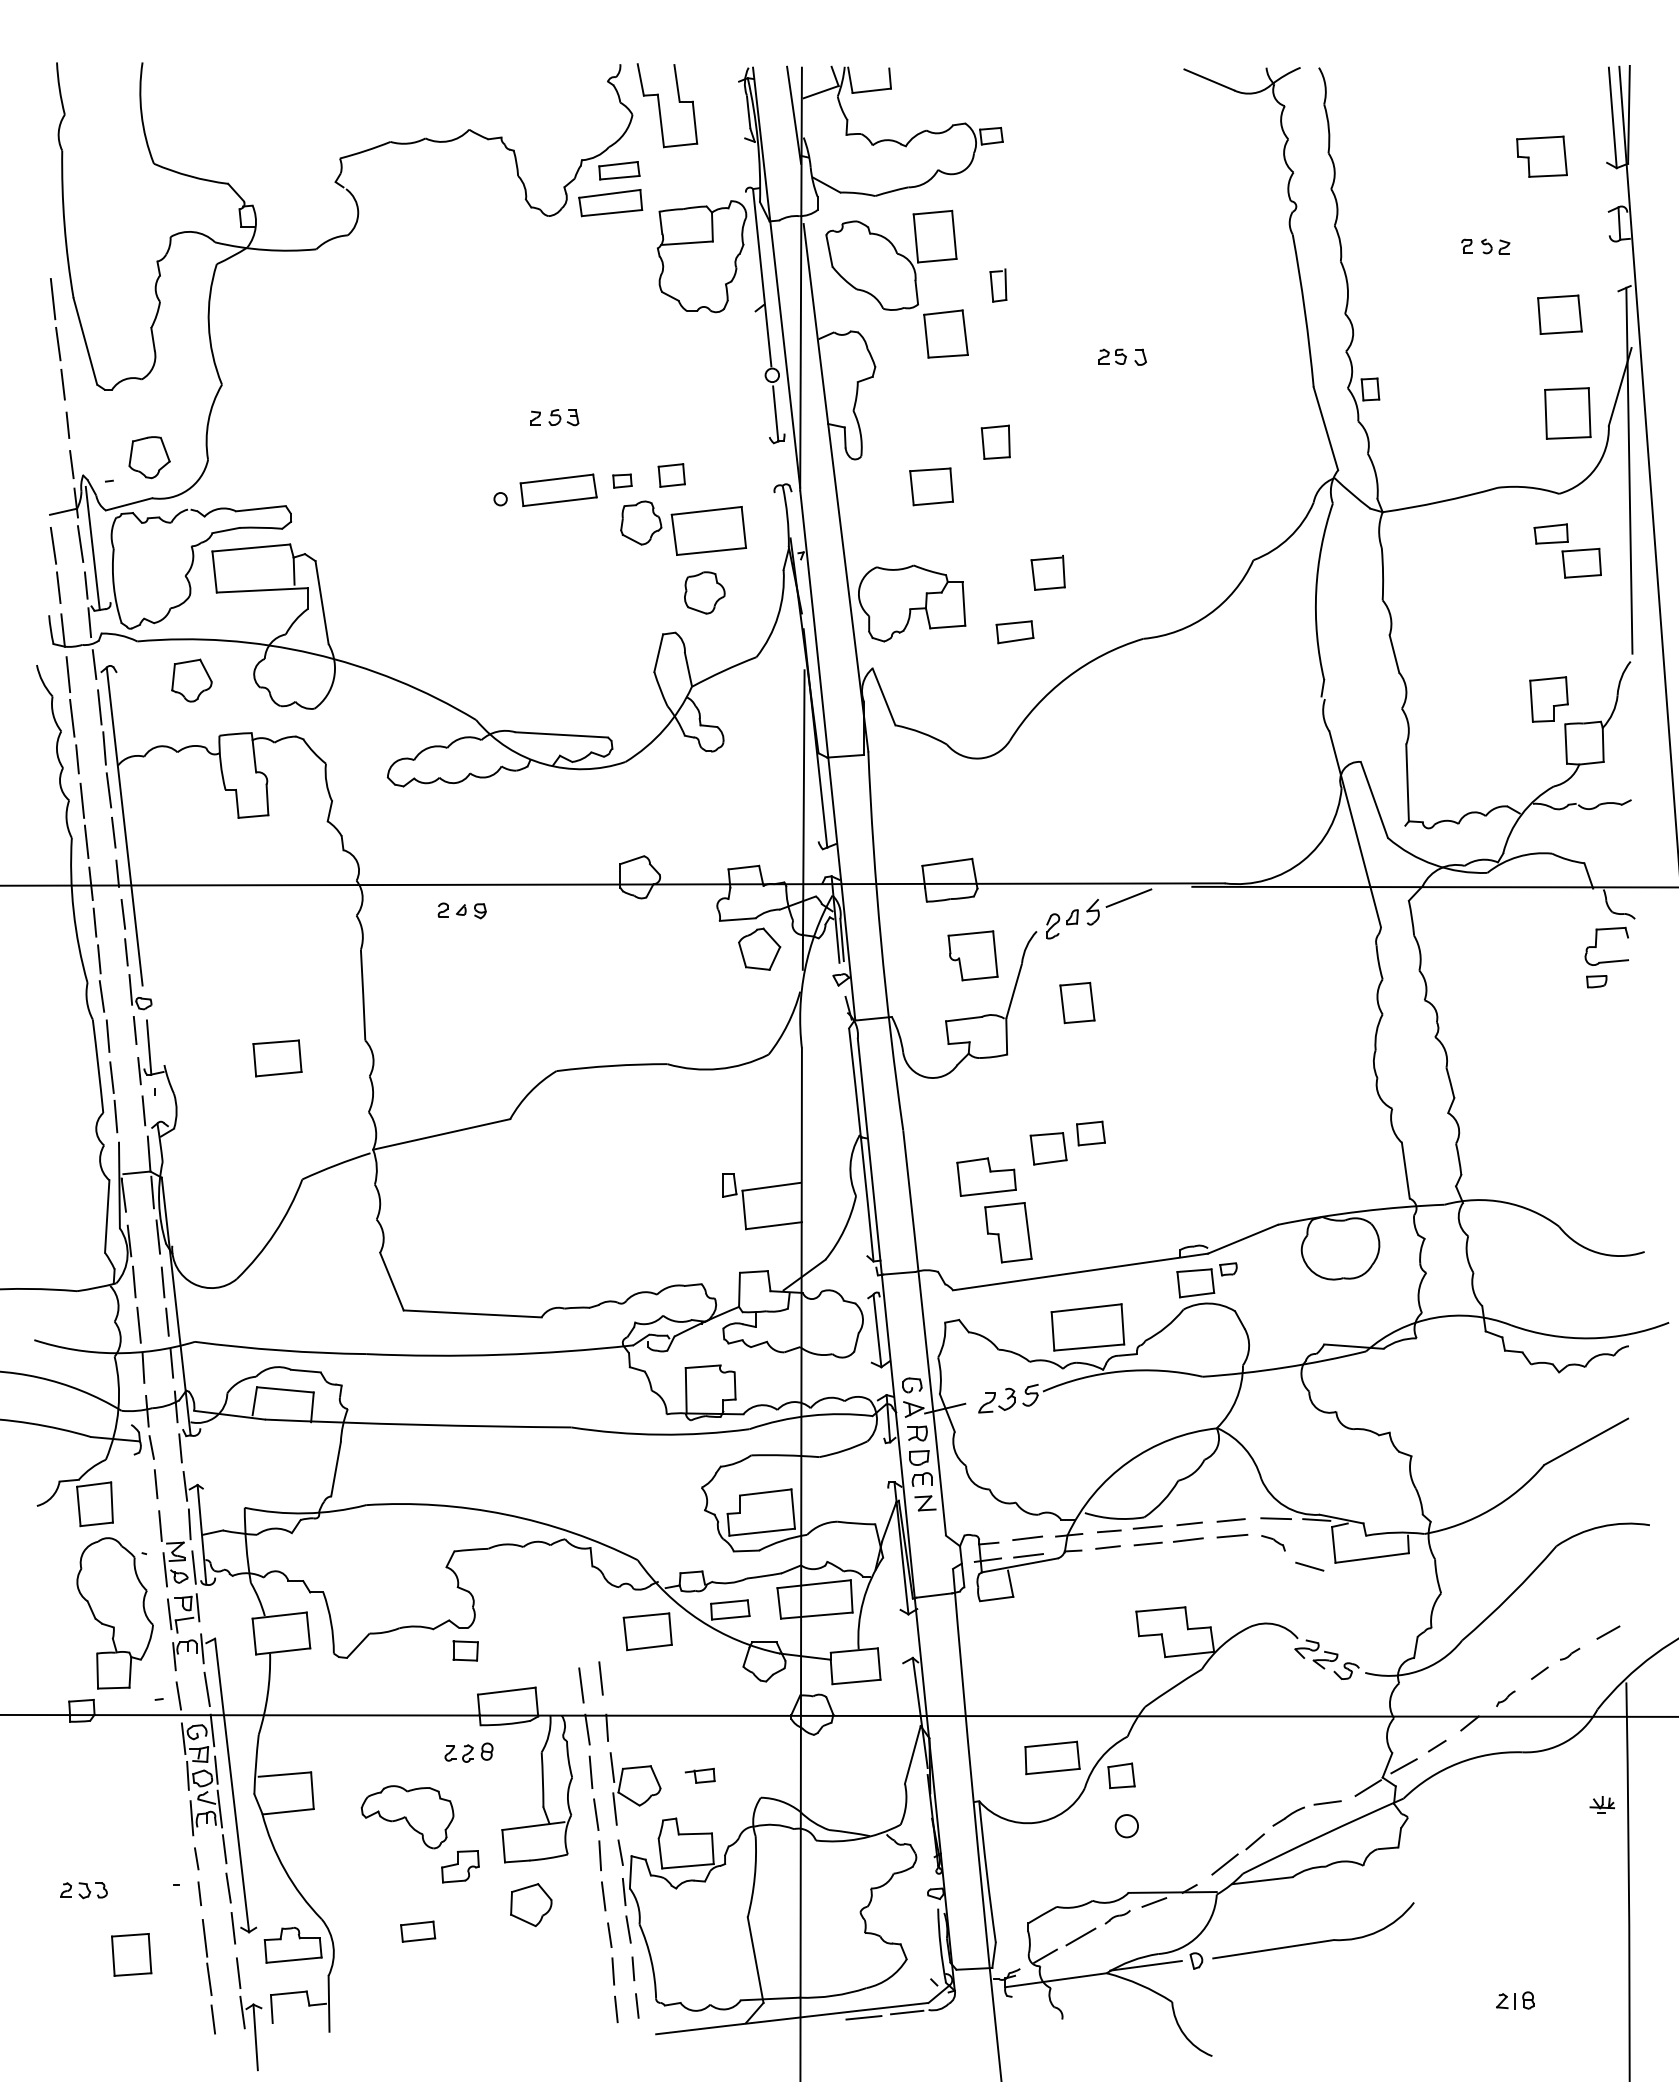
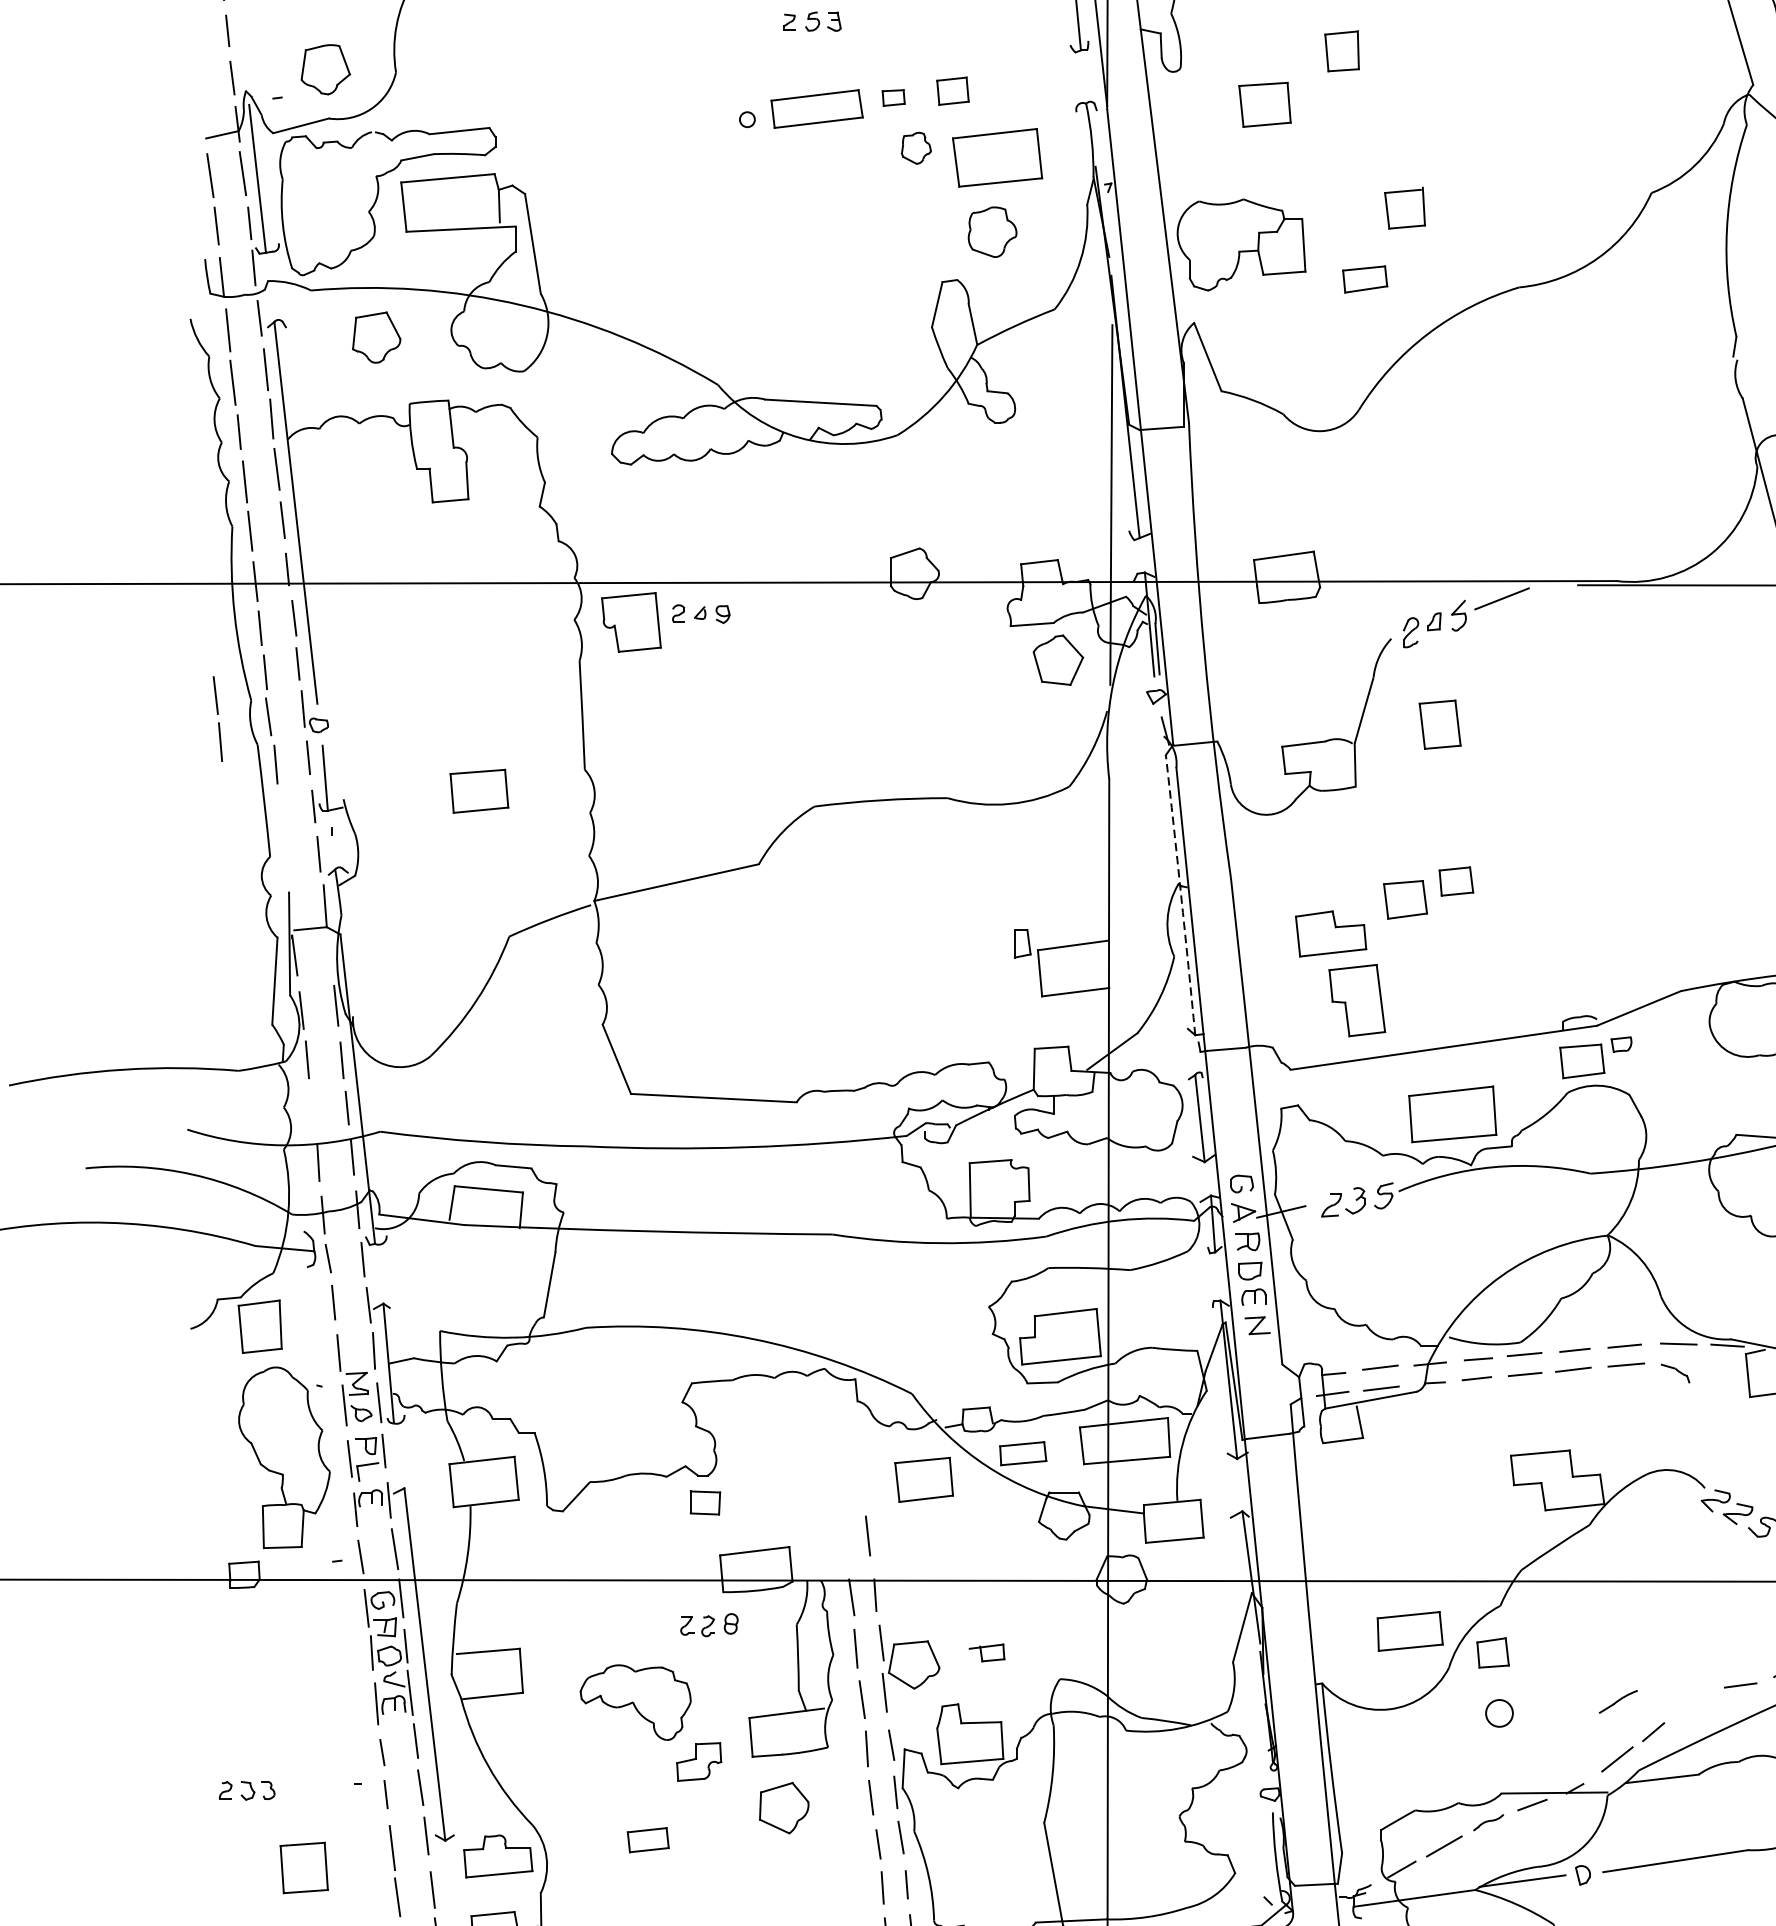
part: (641, 522) -> (916, 147), size x0.6
part: (972, 955) -> (630, 622), moved
line: (114, 1099) -> (218, 721), moved
arc: (861, 1144) -> (1180, 894), solid -> dashed
line: (152, 1192) -> (329, 952), removed
line: (138, 1324) -> (312, 1110), removed
line: (1309, 1566) -> (1718, 1401), removed
line: (581, 1685) -> (844, 1544), removed
part: (1288, 1816) -> (1617, 1701), moved

